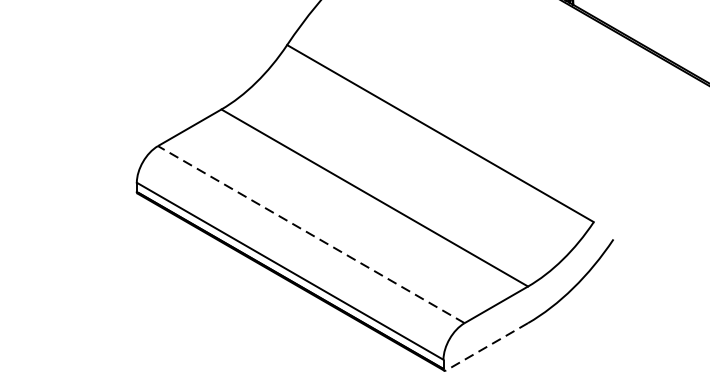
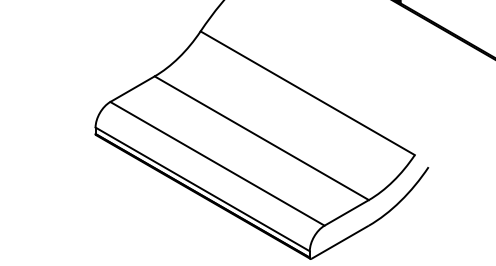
line: (311, 234) -> (217, 163), dashed -> solid
line: (485, 347) -> (339, 242), dashed -> solid

